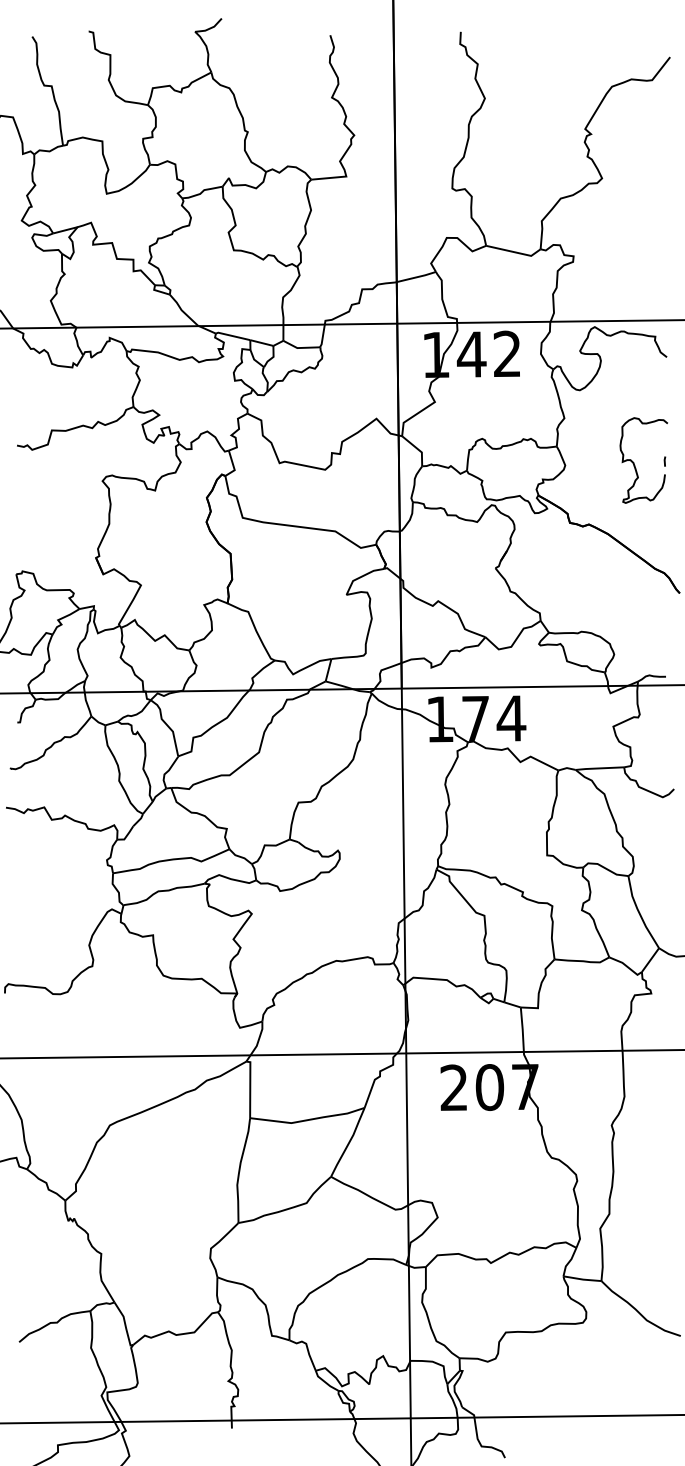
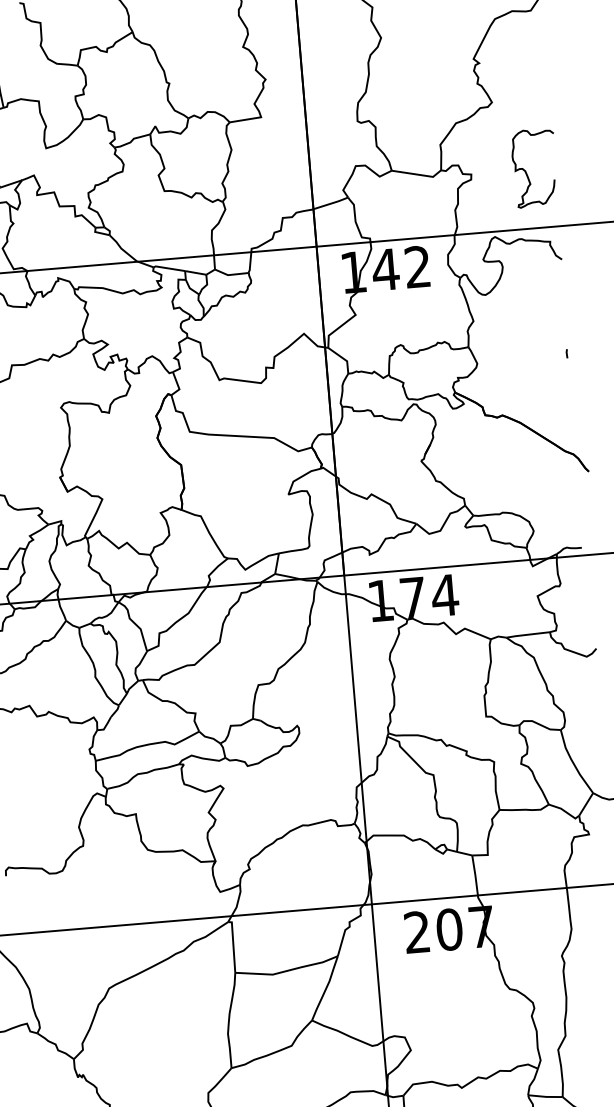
curve: (634, 462) -> (526, 170), moved

